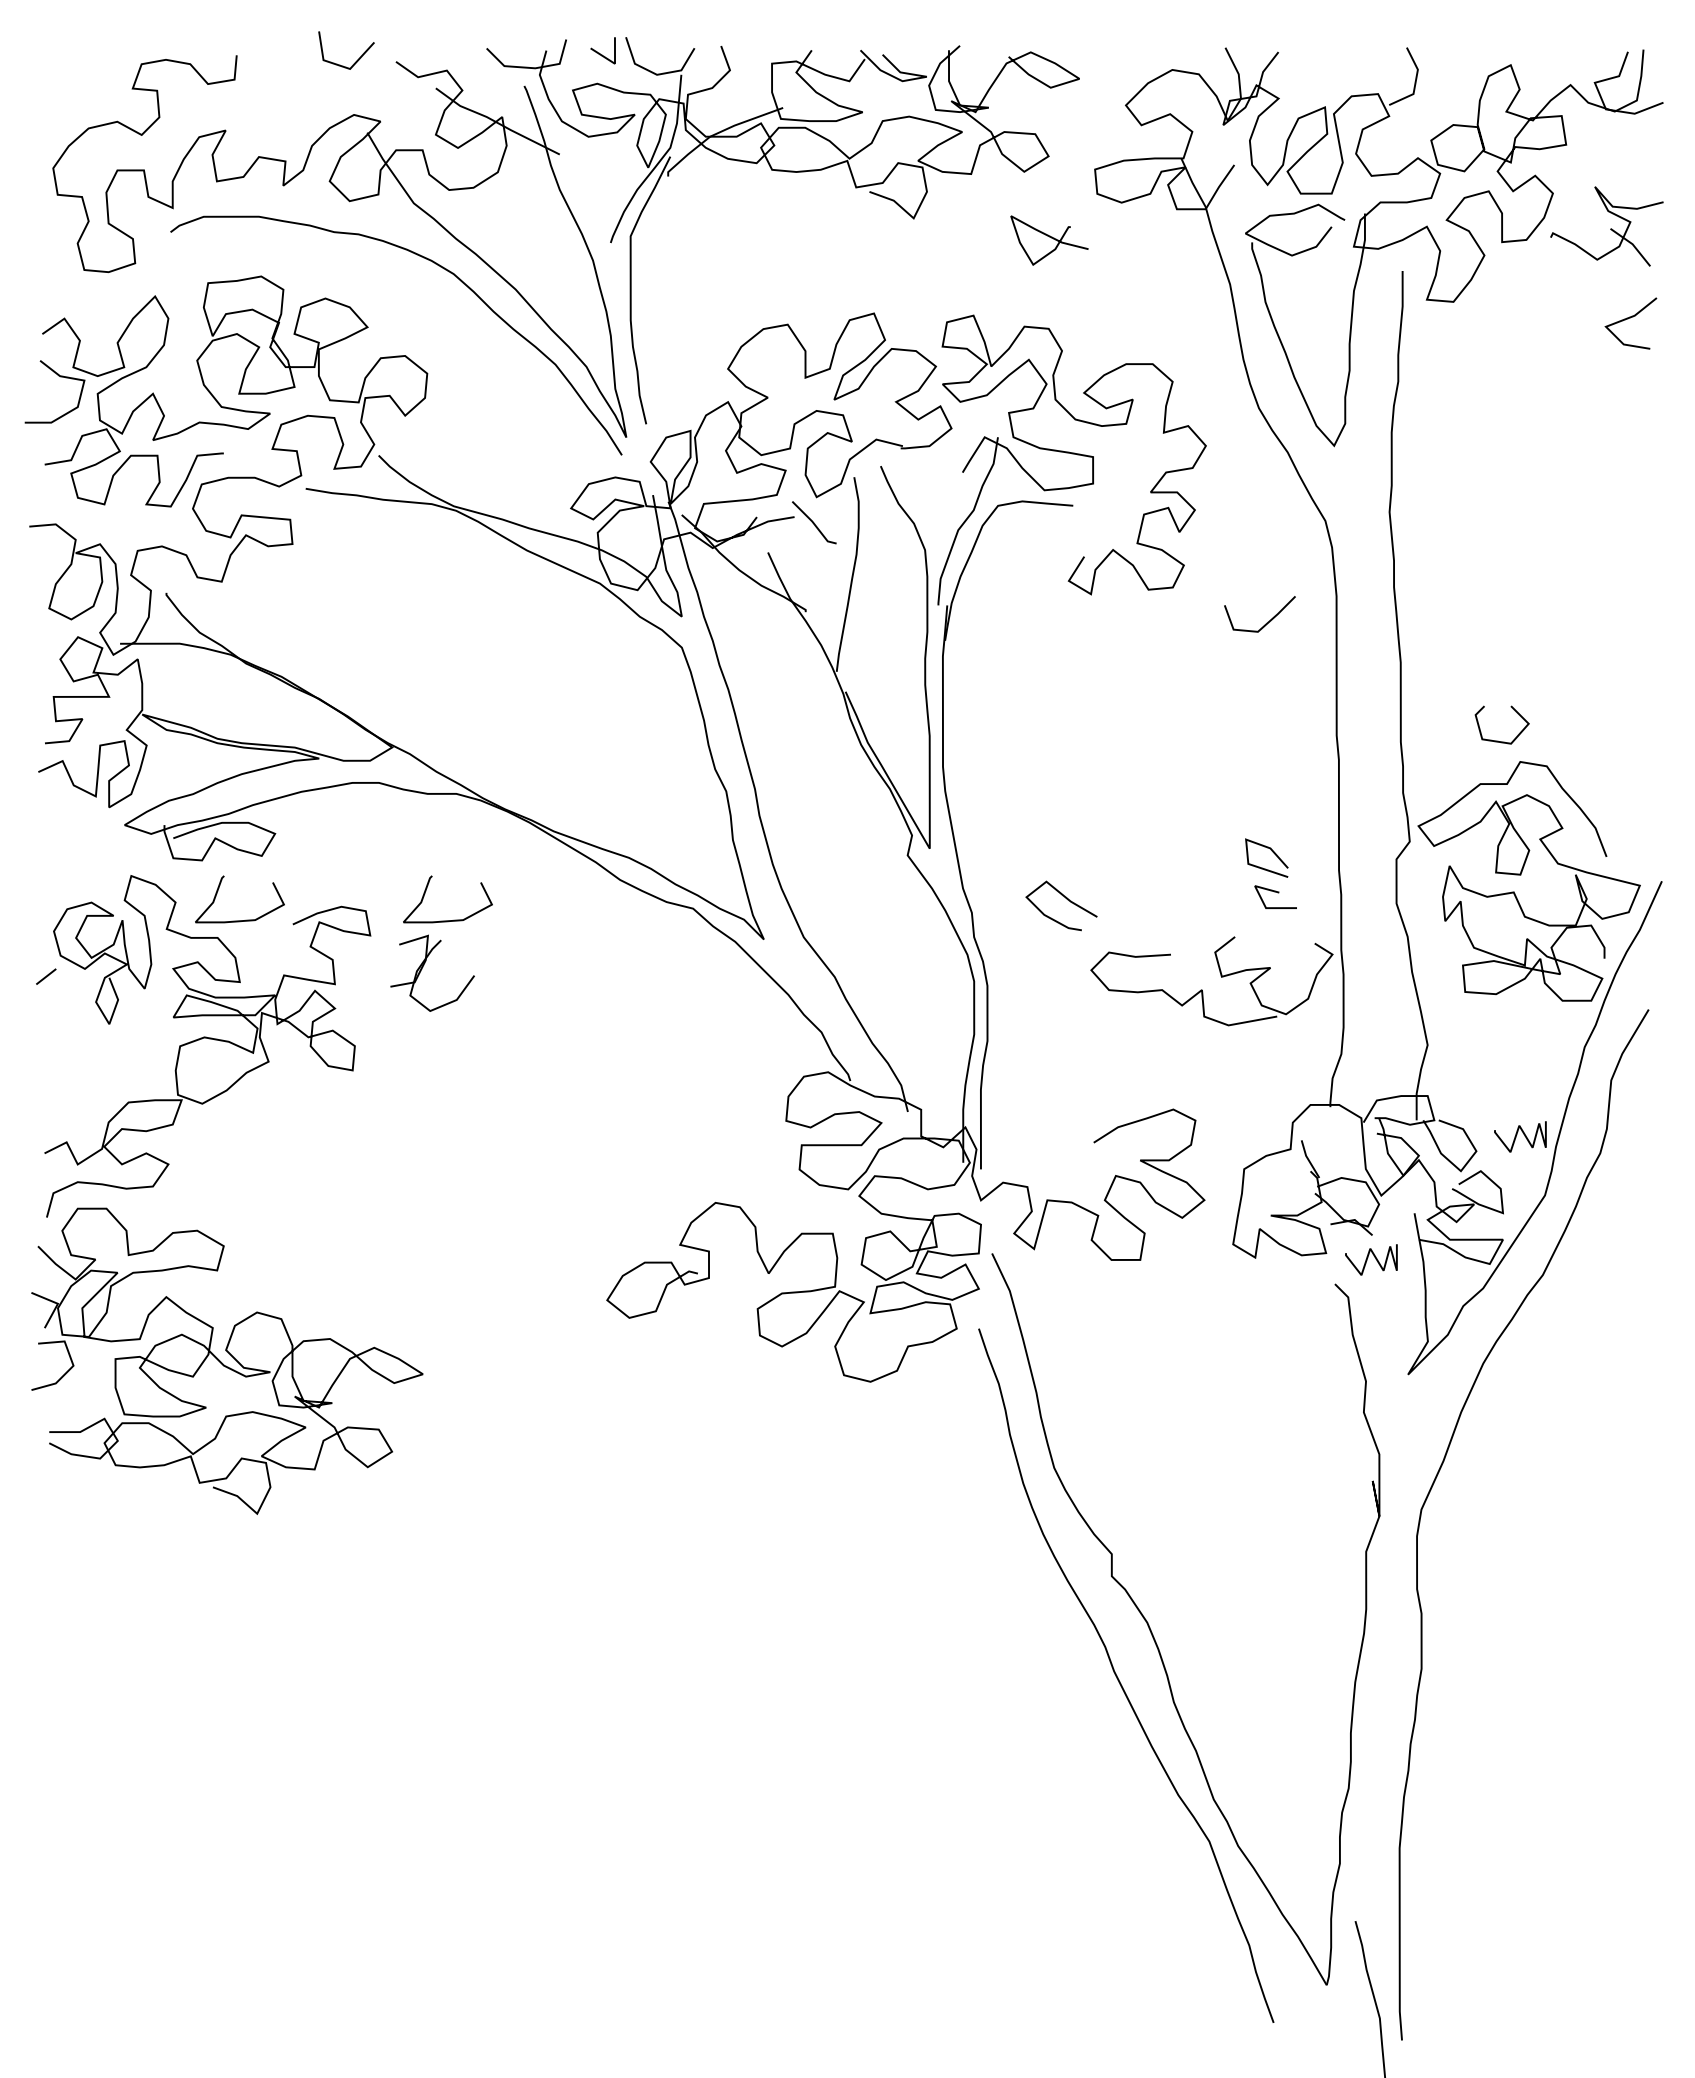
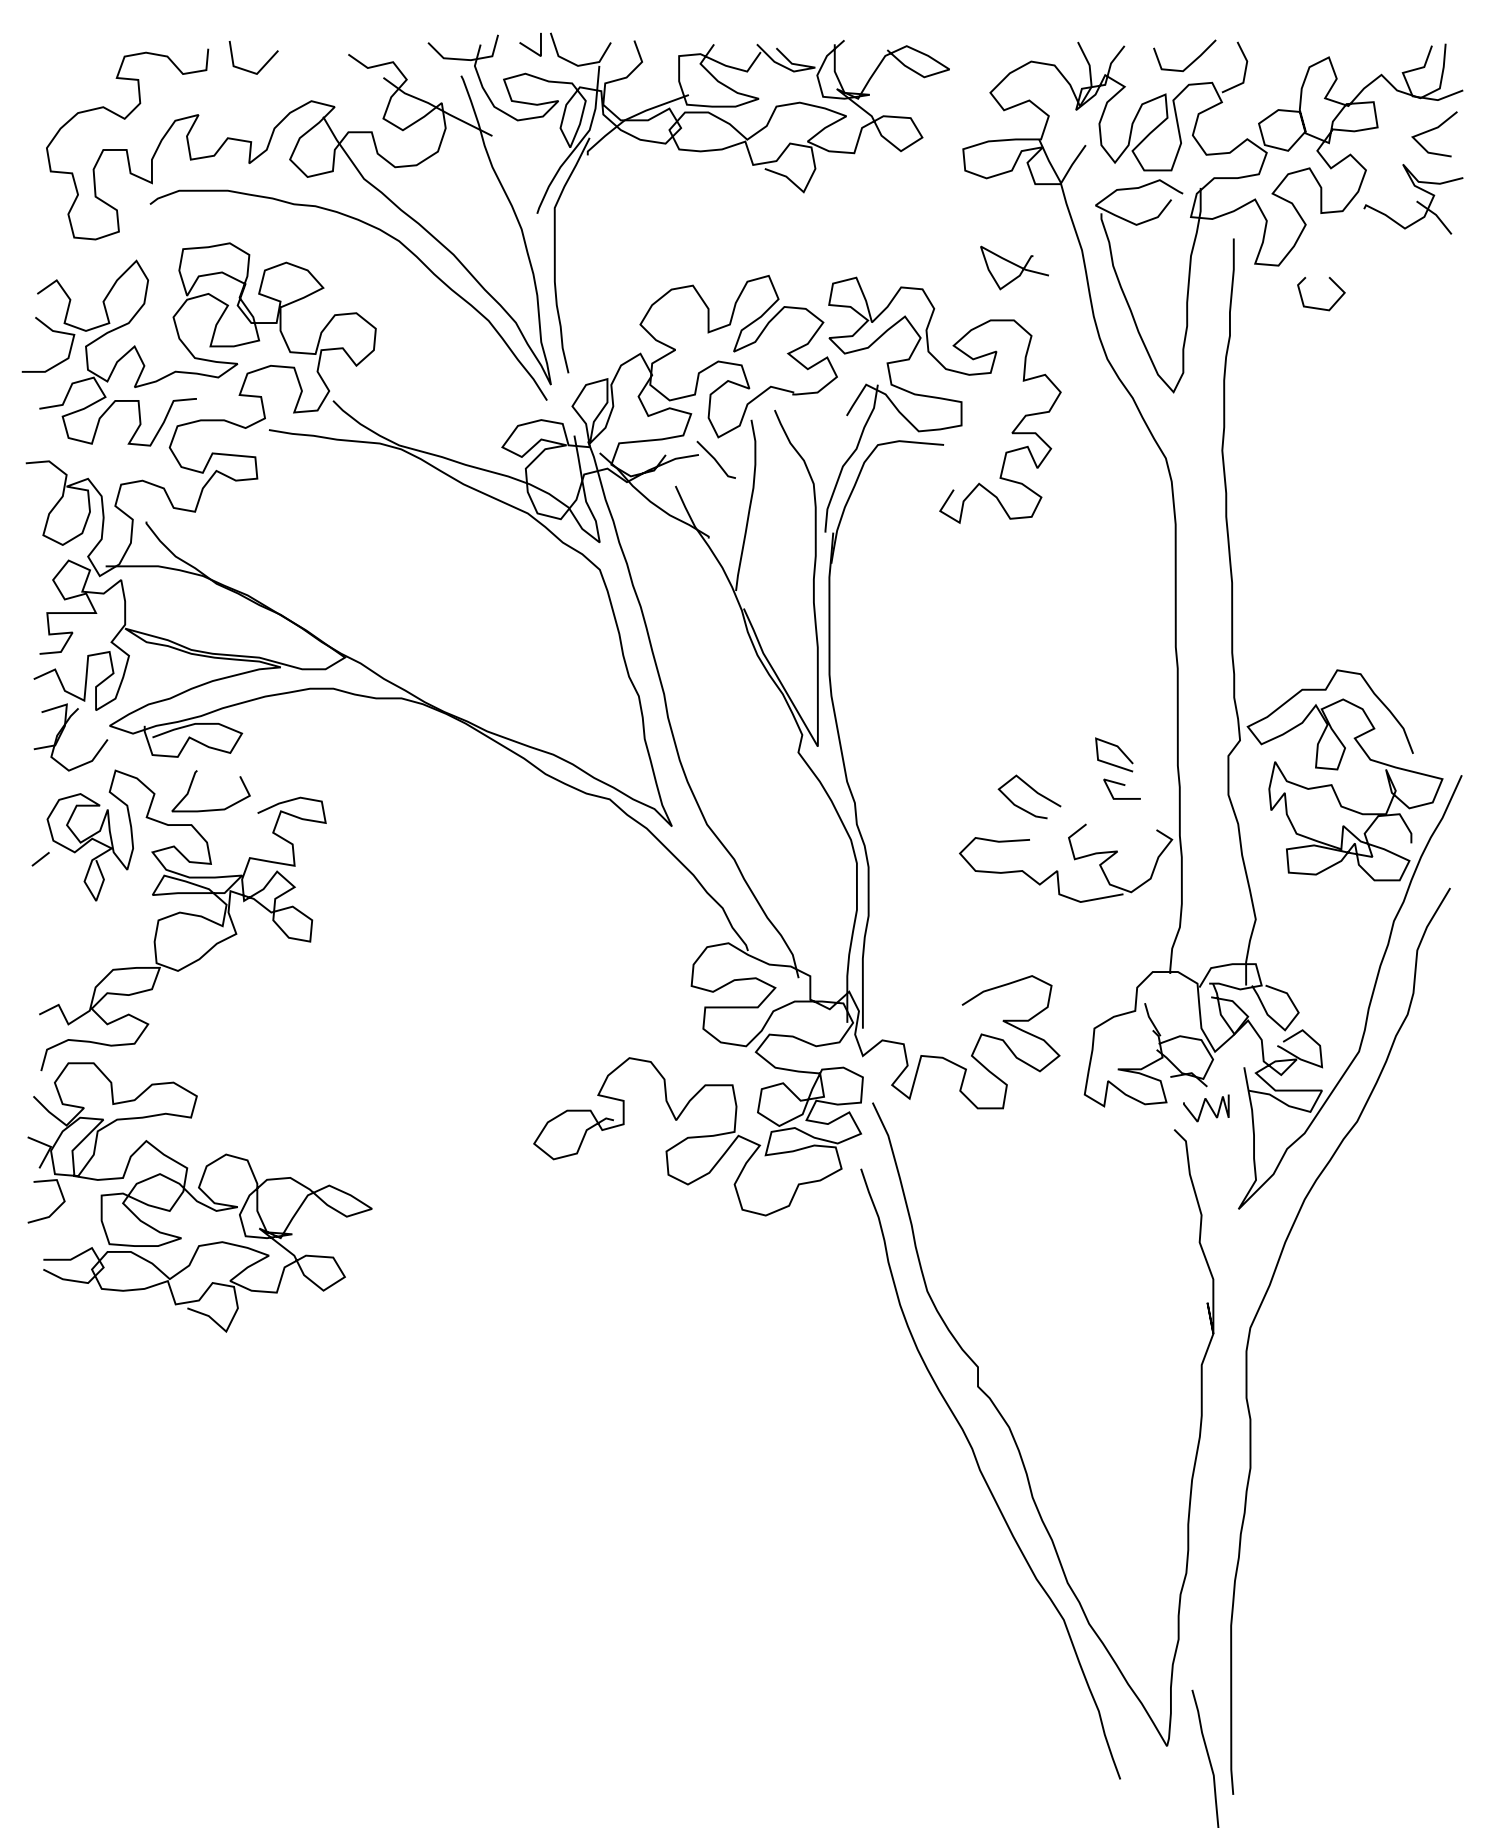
line: (356, 60) -> (262, 66), moved
curve: (1051, 238) -> (1016, 266), moved
line: (1628, 319) -> (1432, 130), moved
line: (1266, 622) -> (1190, 62), moved
curve: (1498, 740) -> (1318, 307), moved
curve: (1066, 899) -> (1034, 791), moved
curve: (453, 919) -> (398, 808), removed
part: (423, 967) -> (62, 732), moved
curve: (1522, 1133) -> (1339, 997), removed

